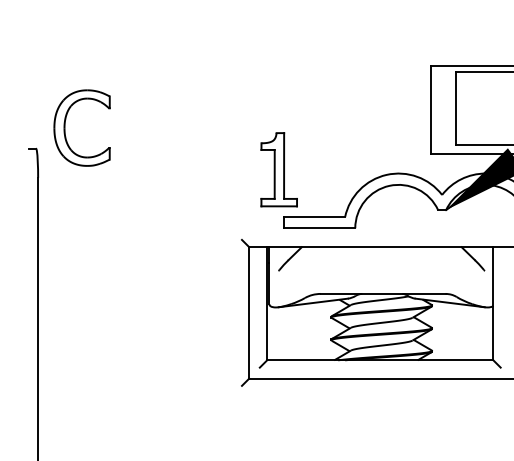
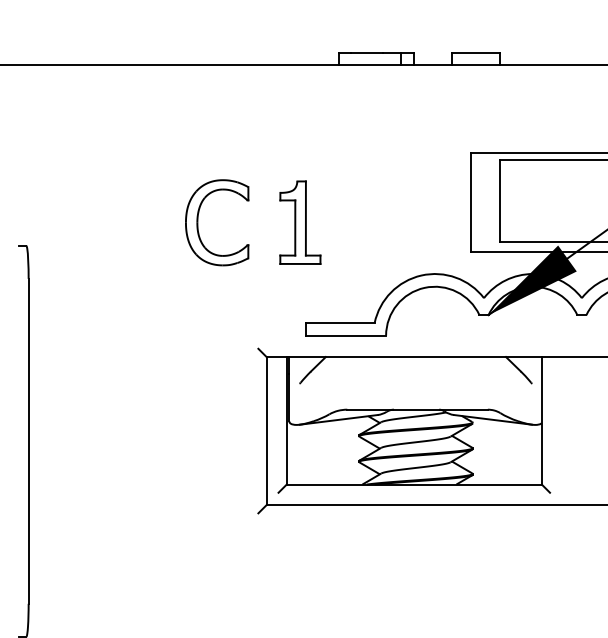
part: (65, 127) -> (198, 222), moved
part: (279, 169) -> (300, 222), moved

